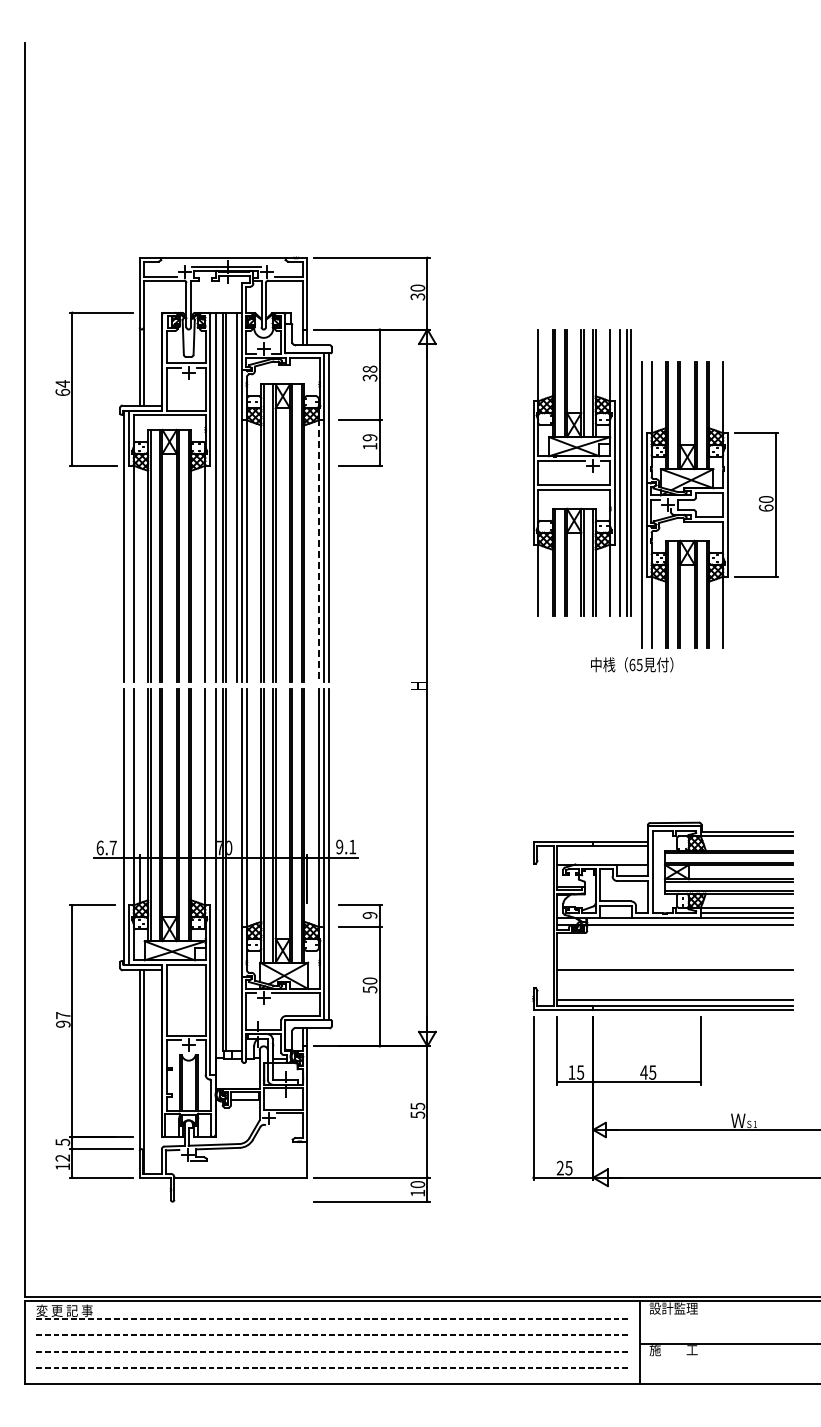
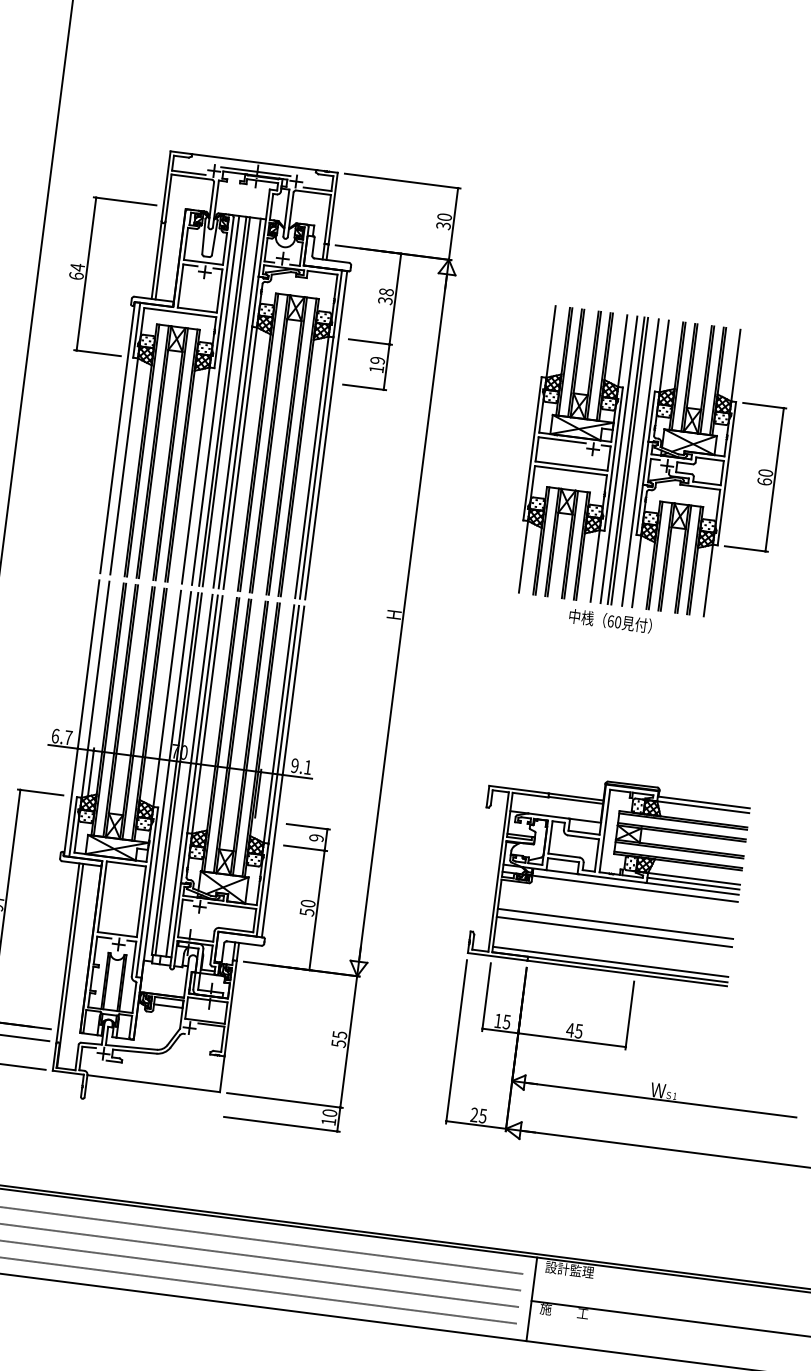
part: (582, 472) -> (581, 454), moved
line: (318, 551) -> (311, 467), dashed -> solid
text: (639, 664) -> (617, 621), 65 -> 60
line: (237, 870) -> (189, 776), added
line: (674, 962) -> (614, 924), added

